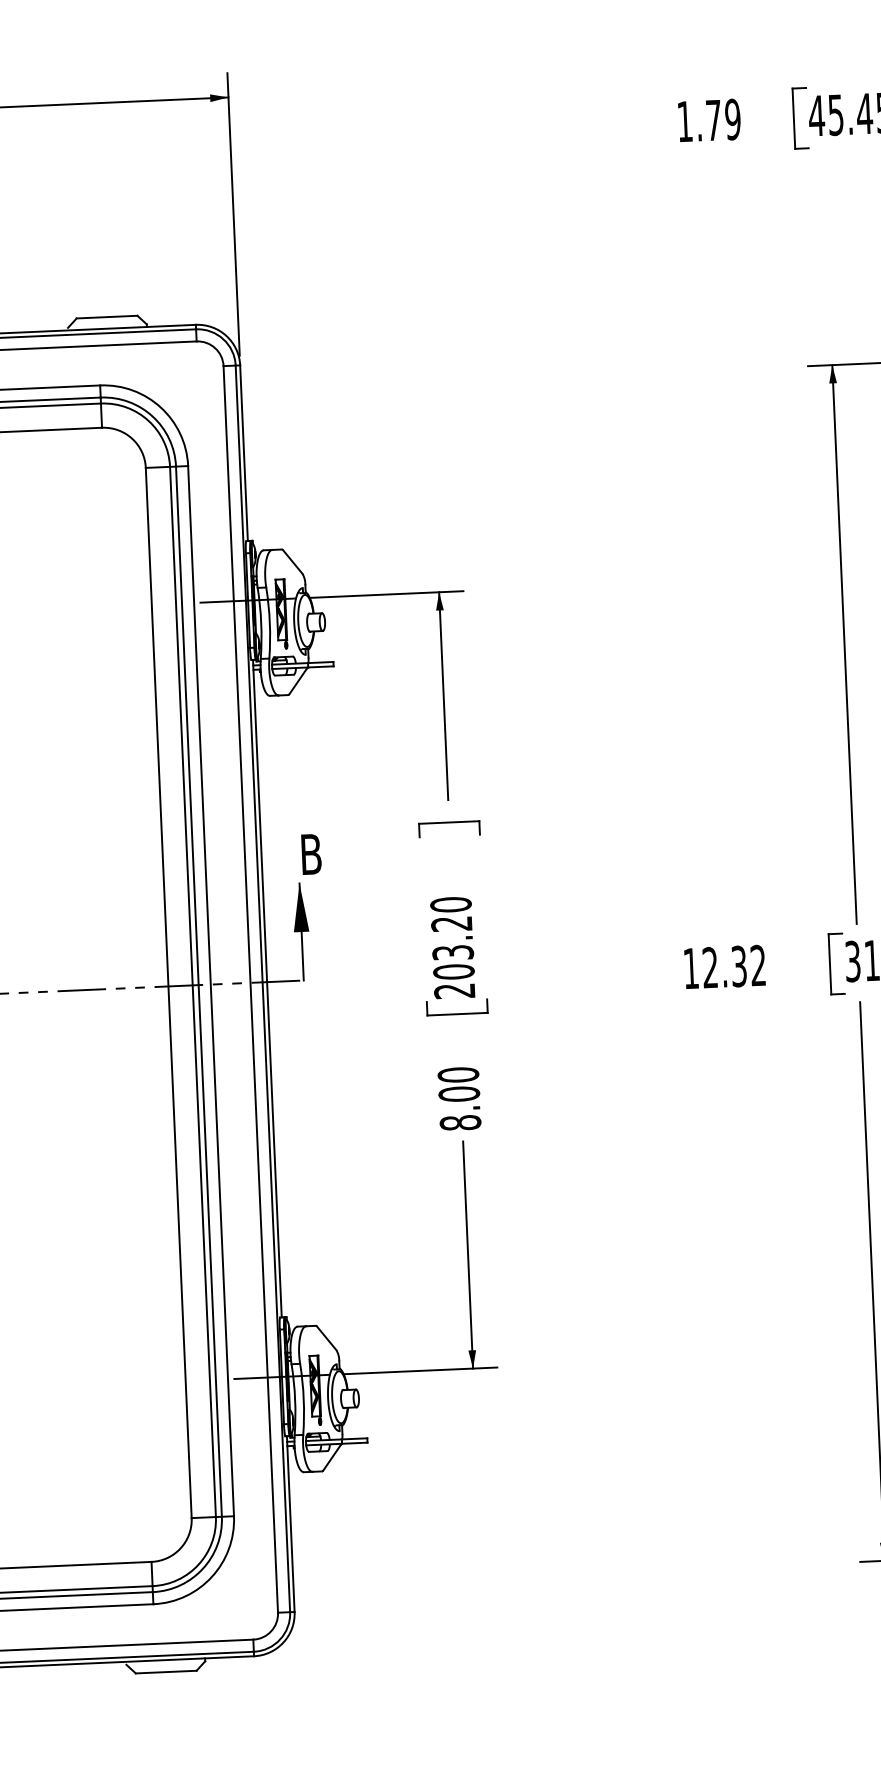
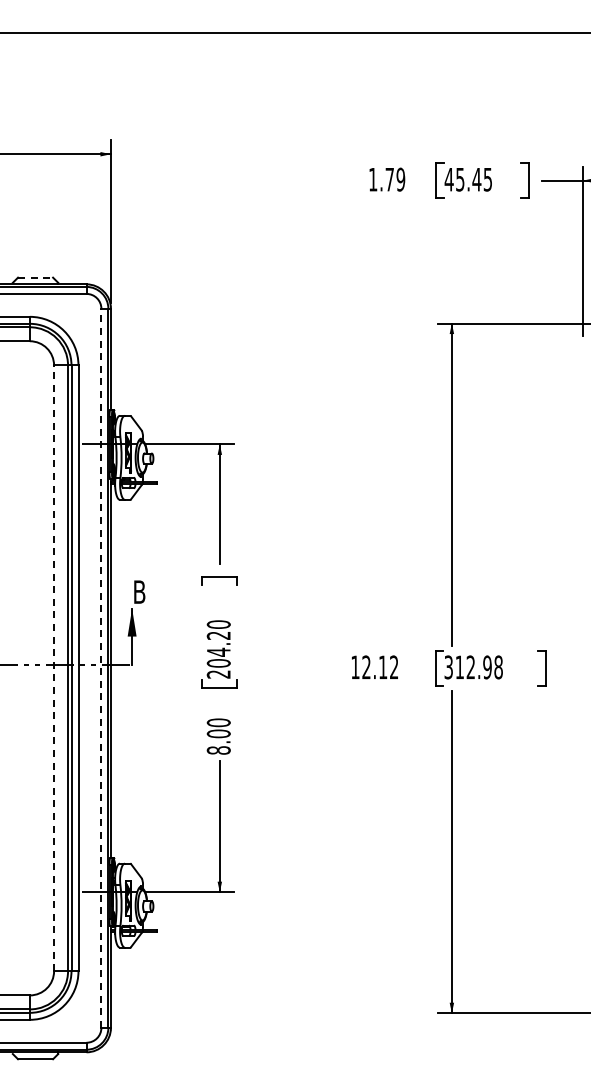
line: (106, 316) -> (35, 277), solid -> dashed
text: (452, 951) -> (218, 651), 203.20 -> 204.20
text: (739, 966) -> (383, 667), 12.32 -> 12.12
line: (250, 989) -> (101, 668), solid -> dashed
line: (169, 993) -> (54, 668), solid -> dashed

